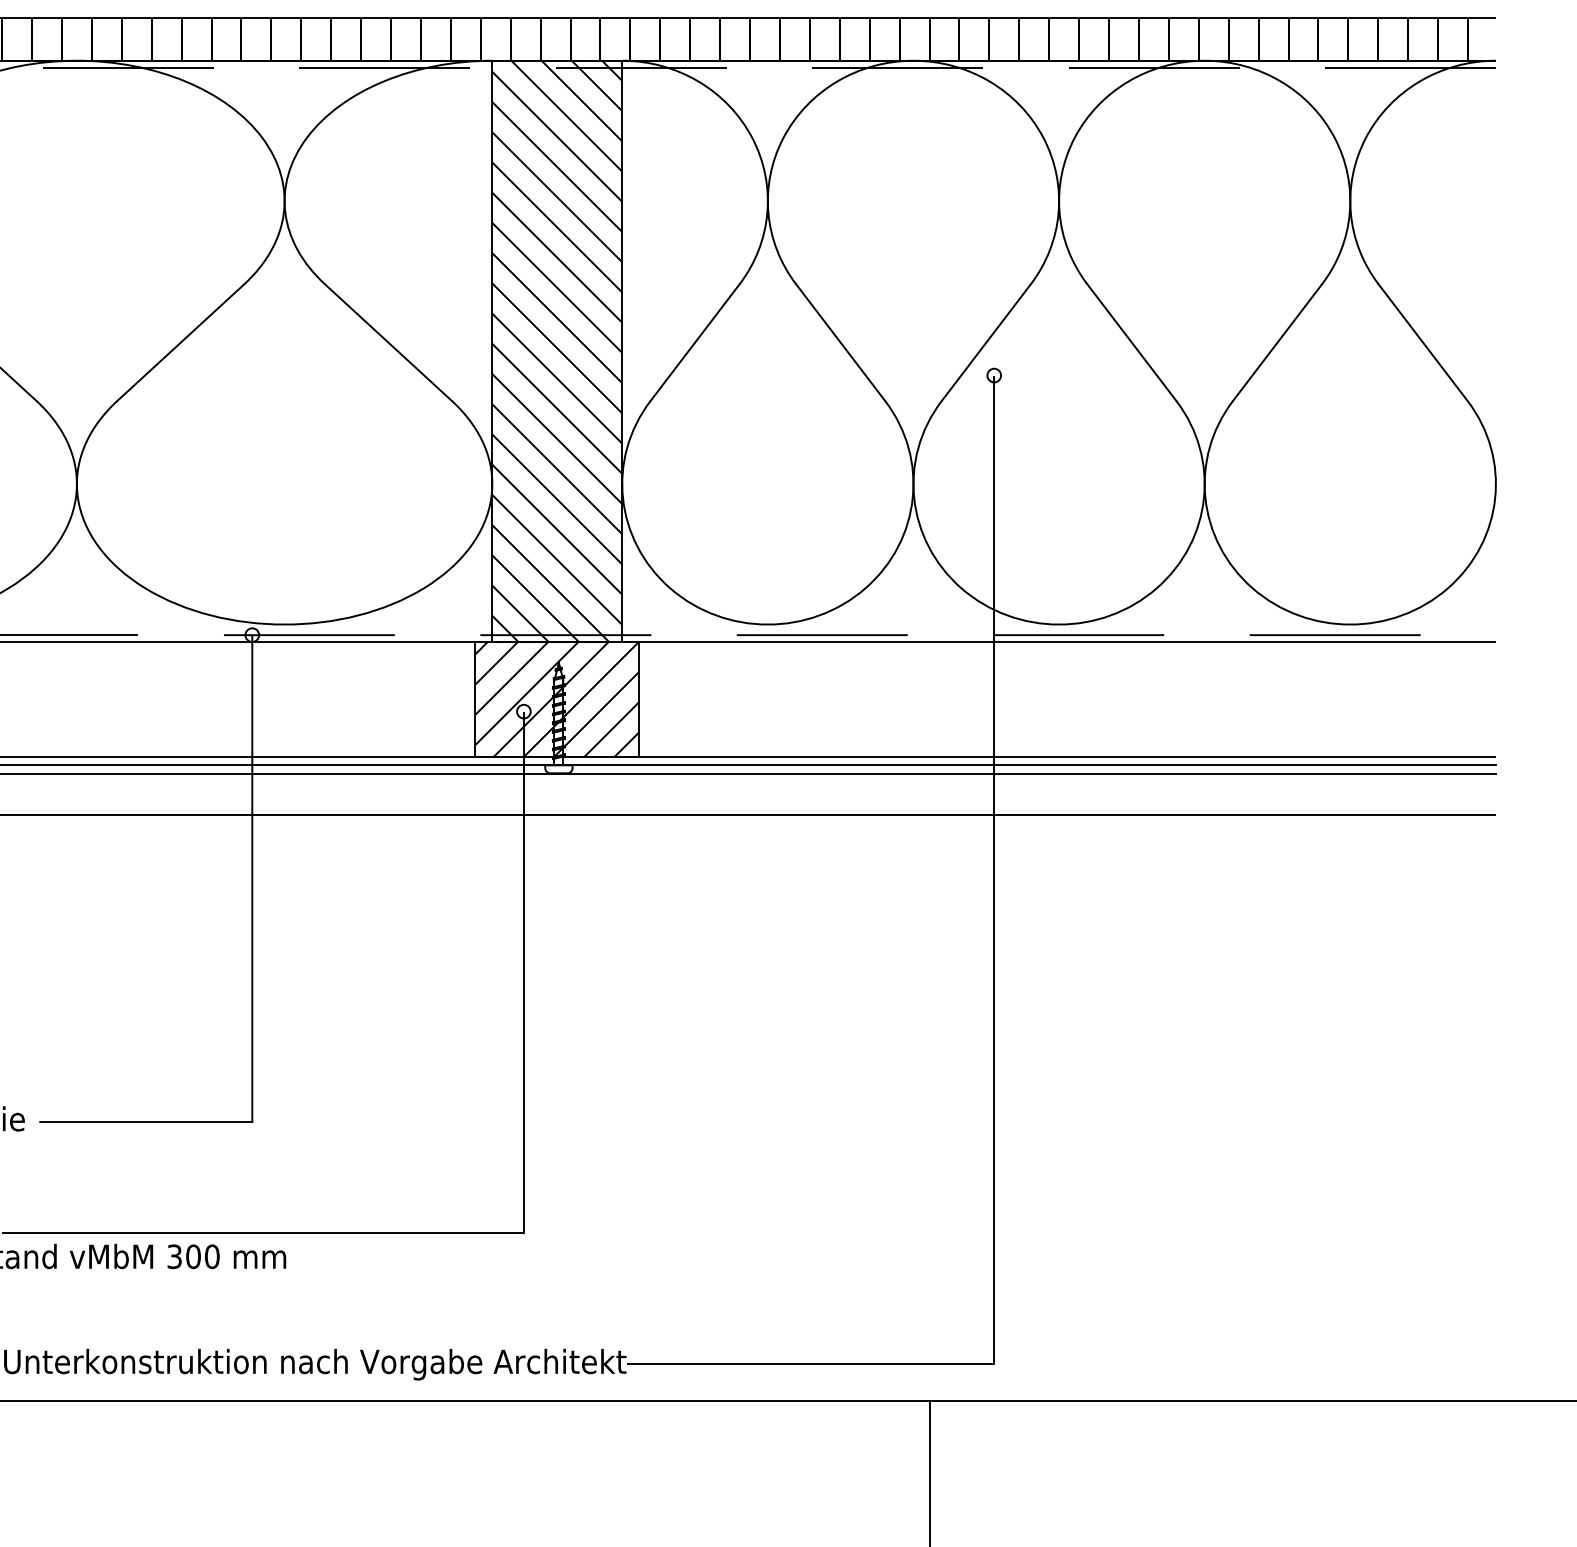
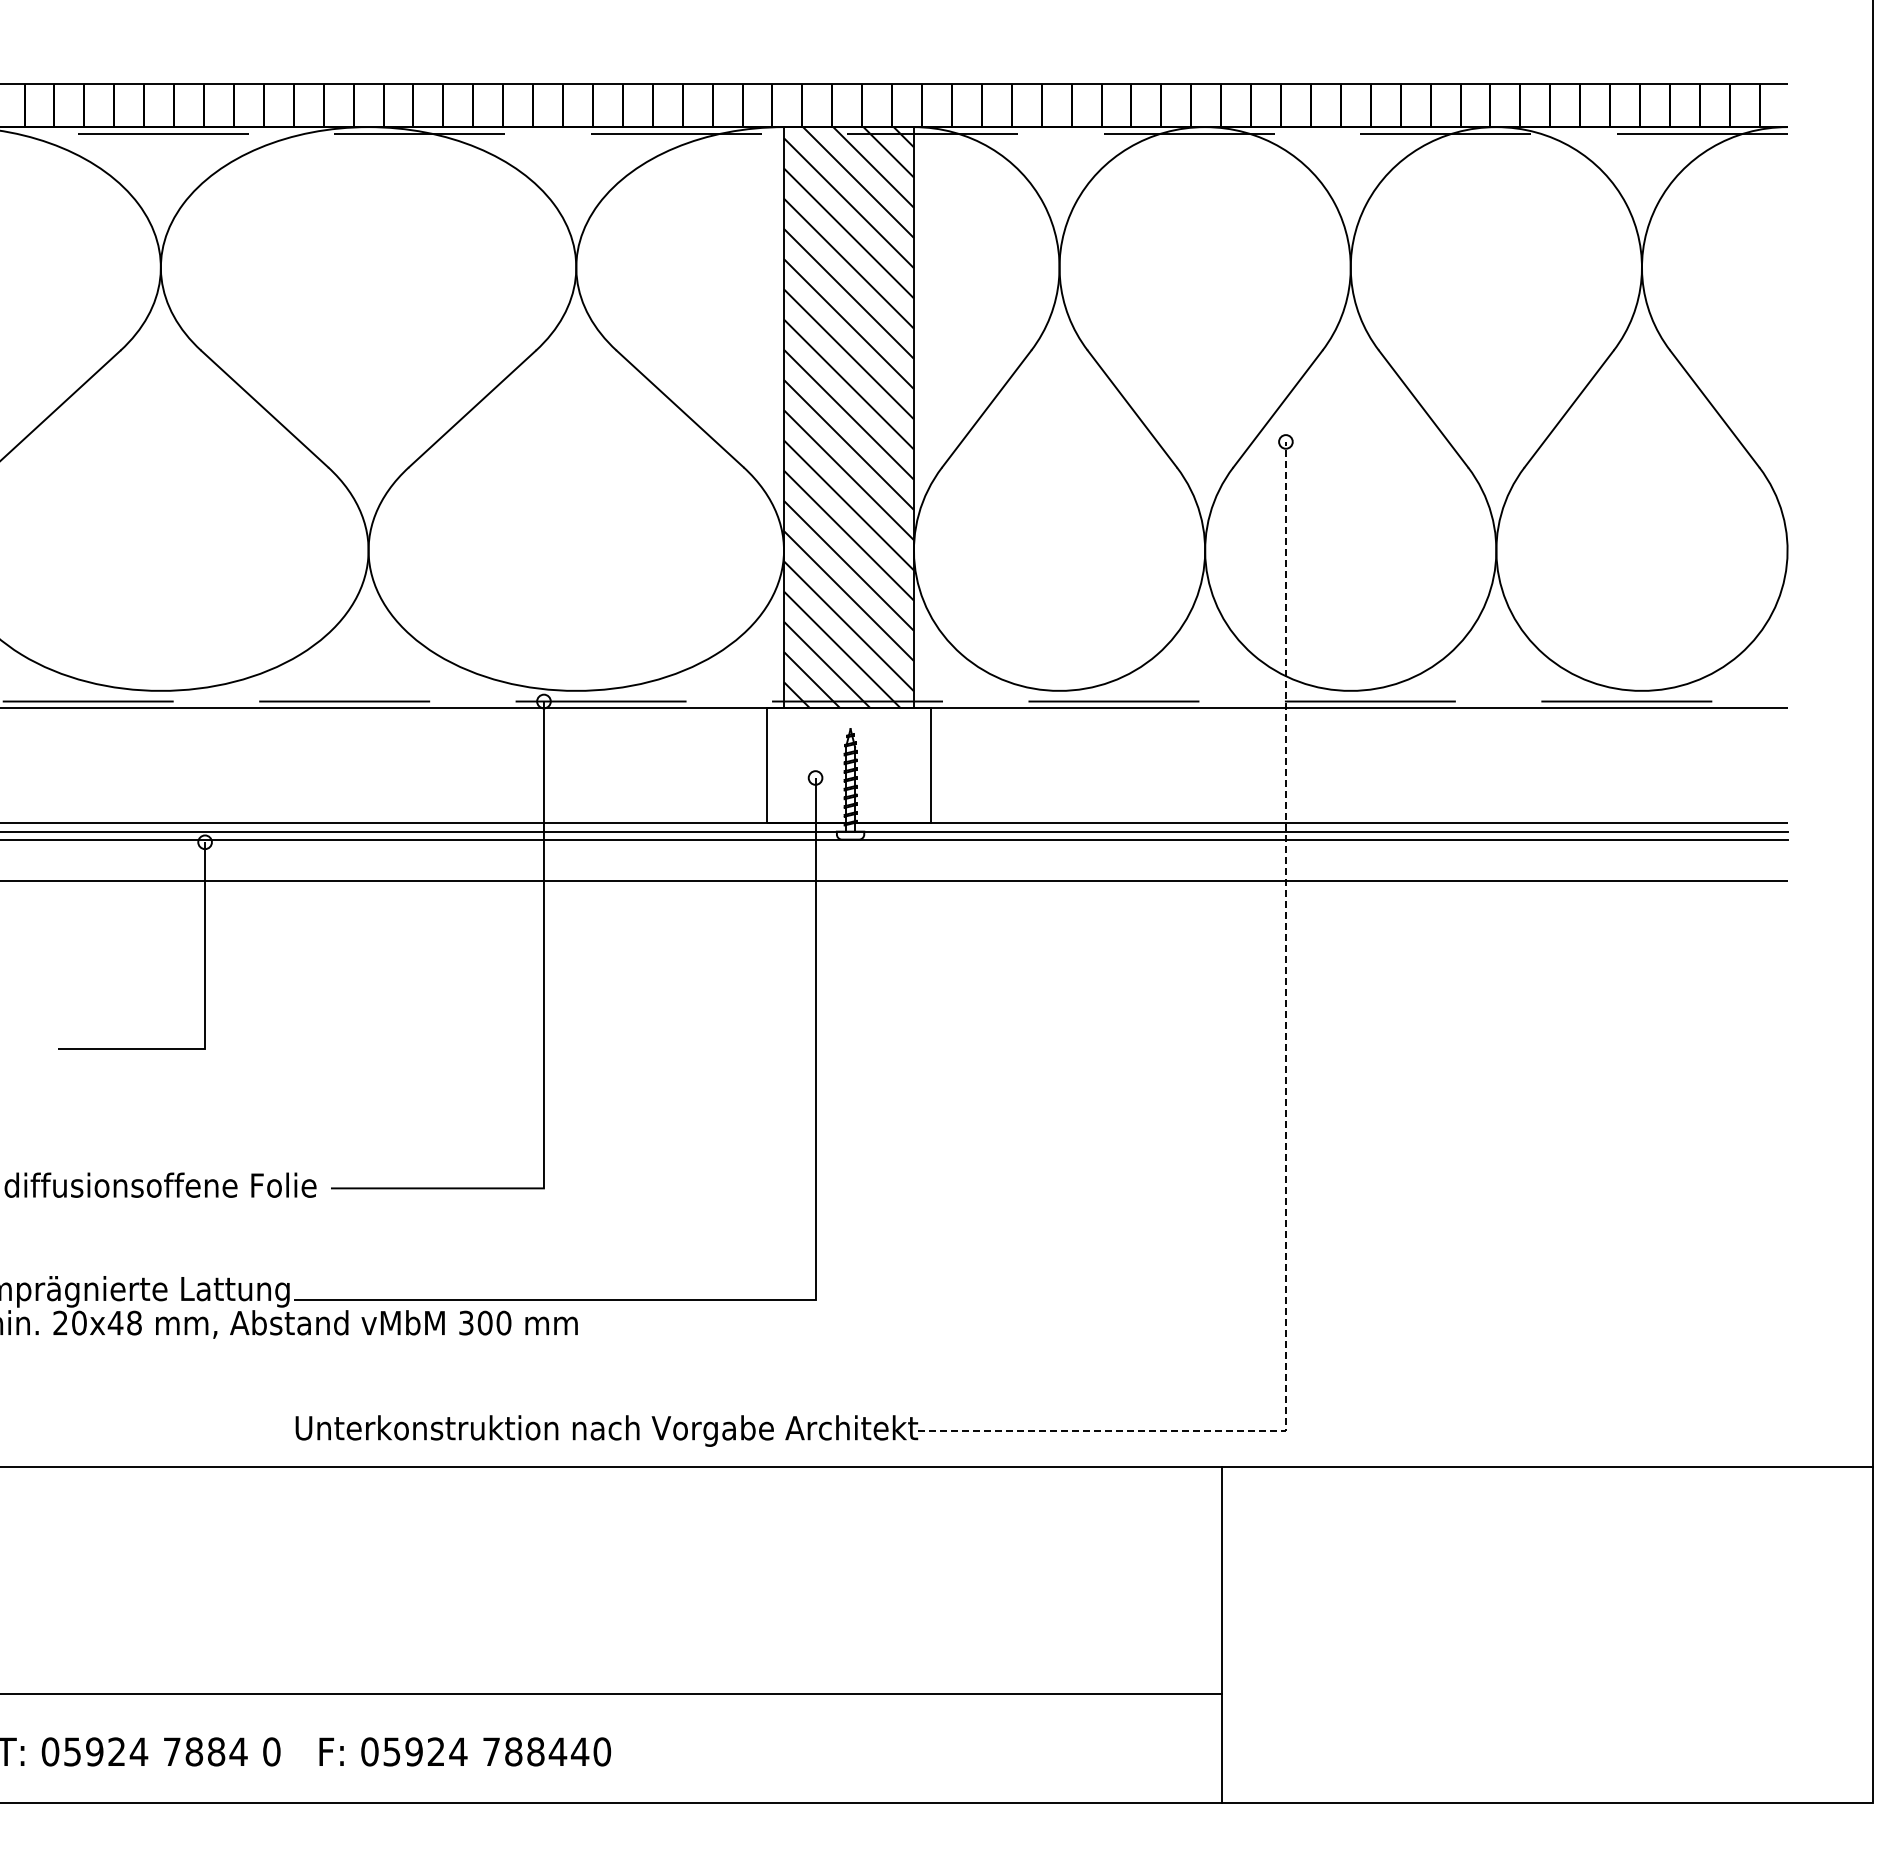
hatch: (556, 699) -> (848, 765), removed
line: (993, 1054) -> (1285, 1120), solid -> dashed

